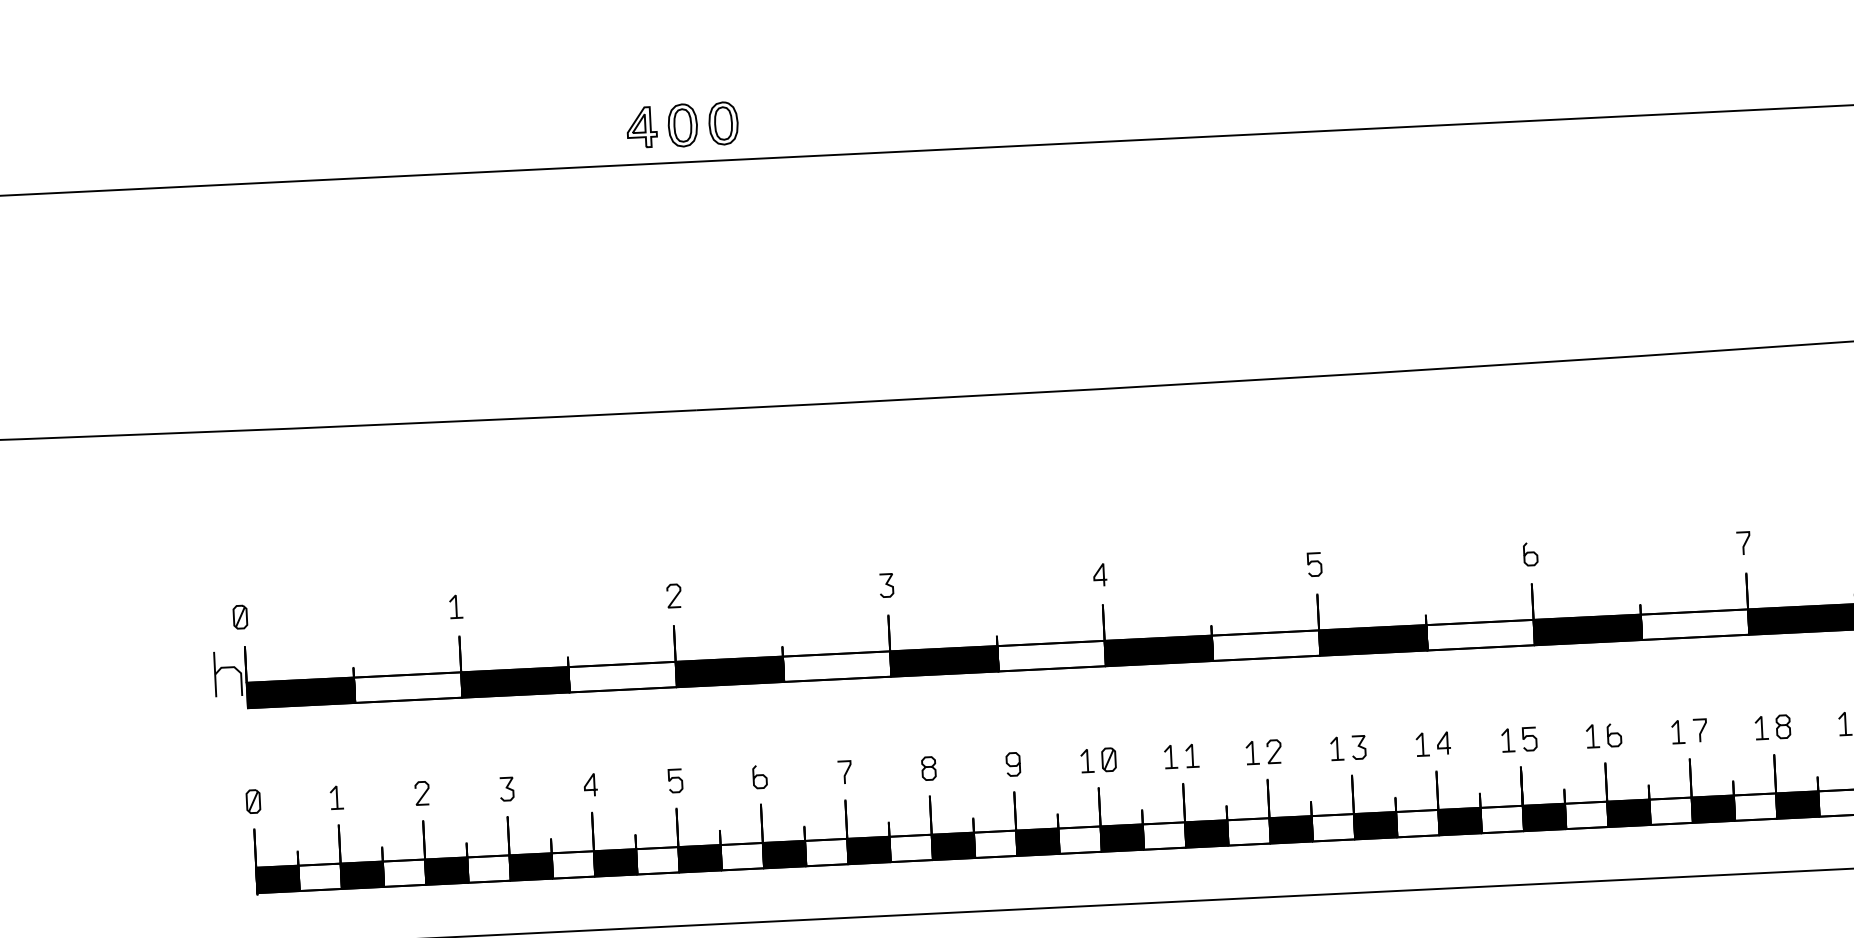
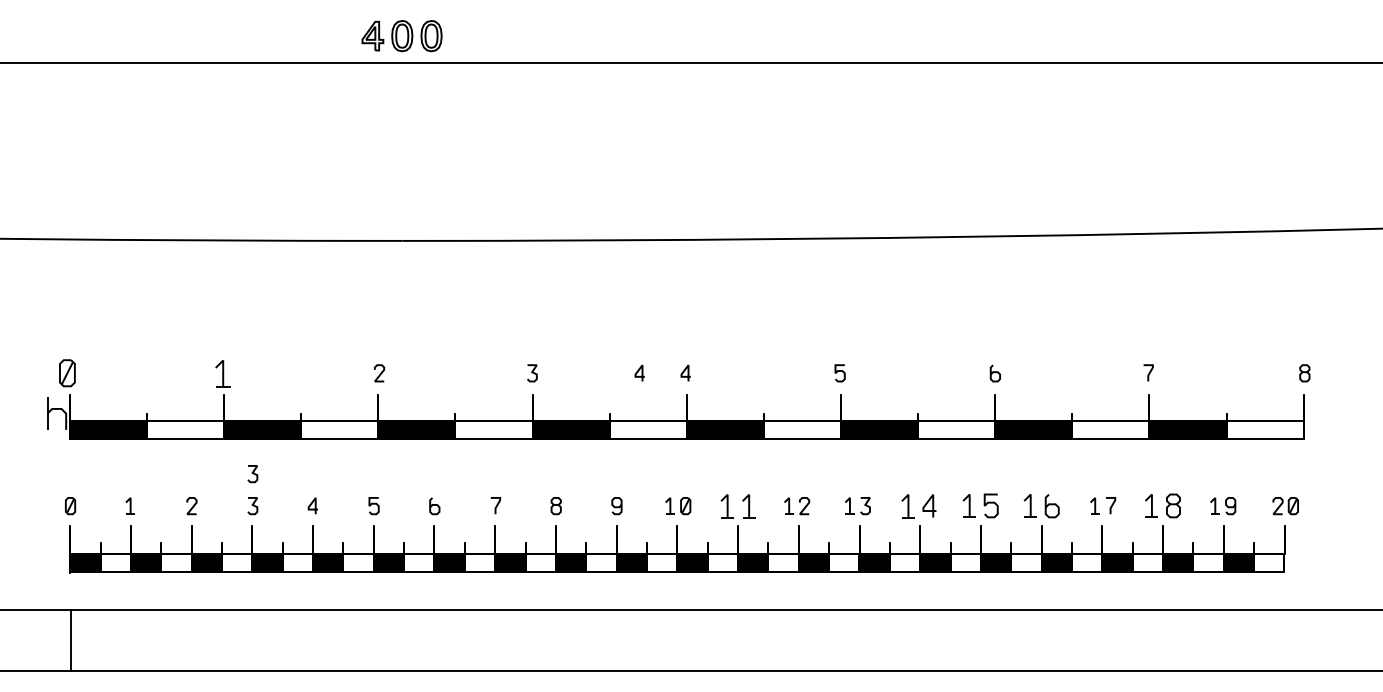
curve: (1034, 577) -> (638, 372), added
part: (455, 605) -> (222, 372), size x1.6
part: (240, 617) -> (67, 373), size x1.6
part: (1773, 727) -> (1163, 506), size x1.4
part: (1603, 736) -> (1041, 506), size x1.4
part: (1519, 740) -> (980, 506), size x1.4
curve: (504, 743) -> (252, 473), added
part: (1432, 743) -> (918, 505), size x1.4
part: (1180, 755) -> (737, 505), size x1.4

